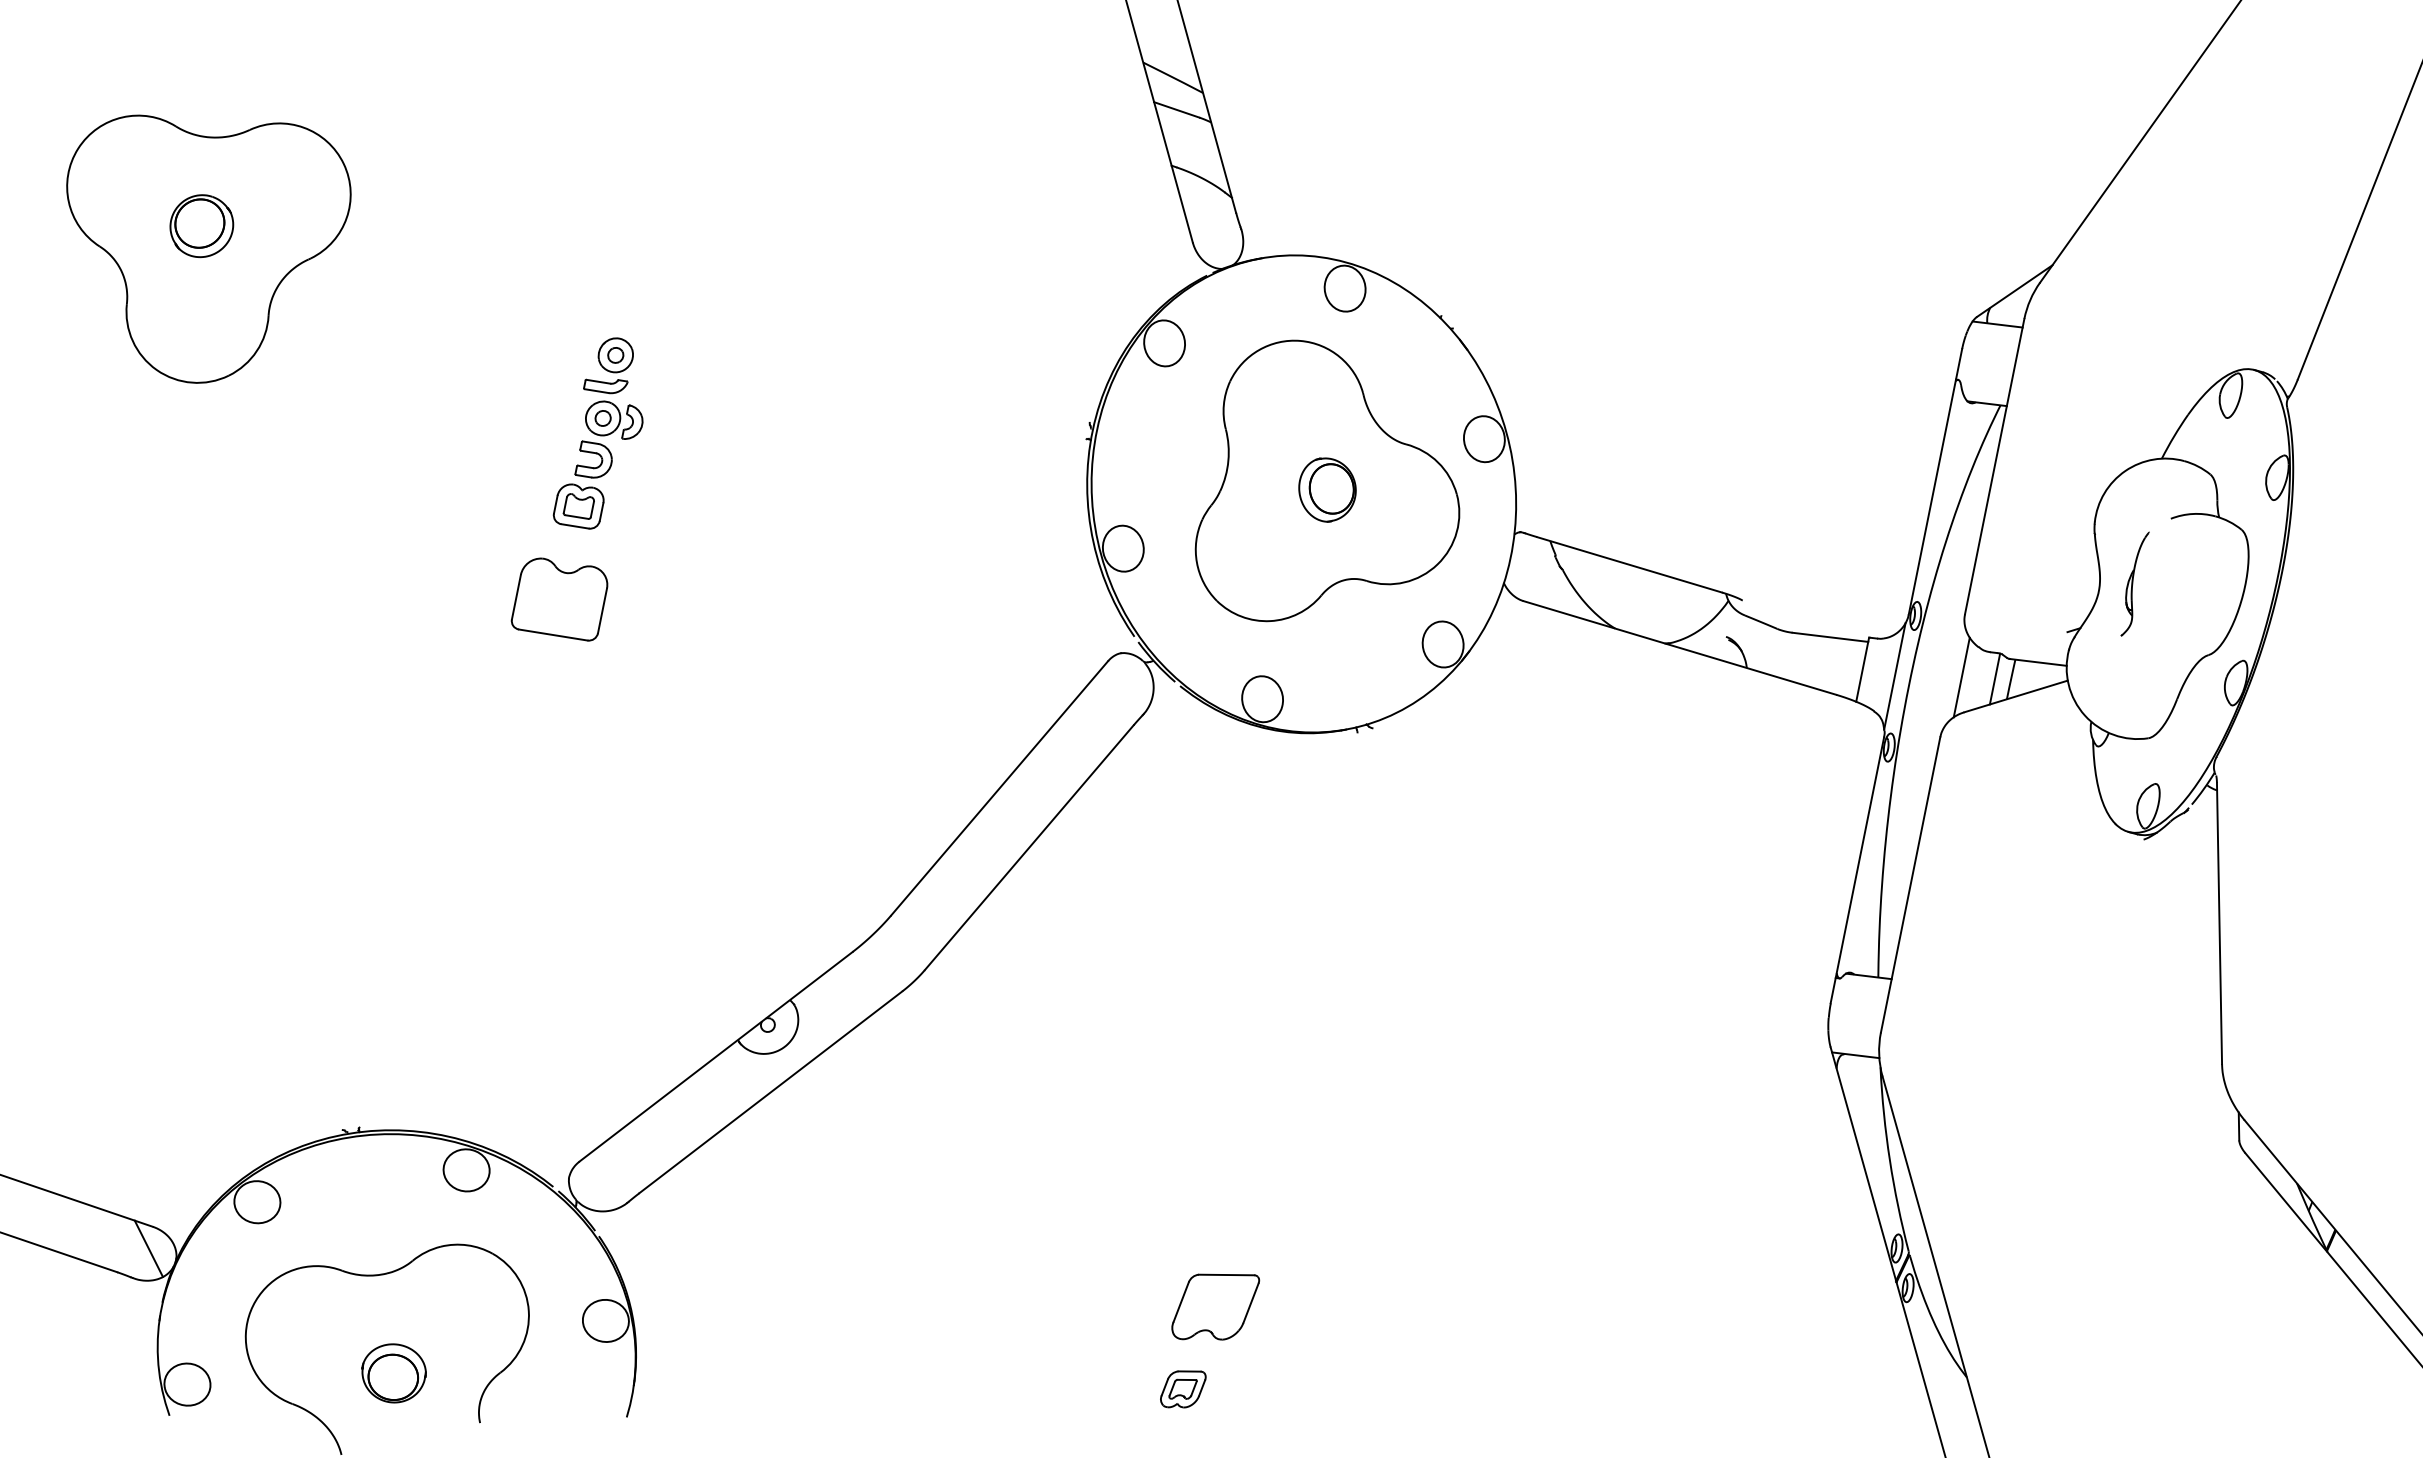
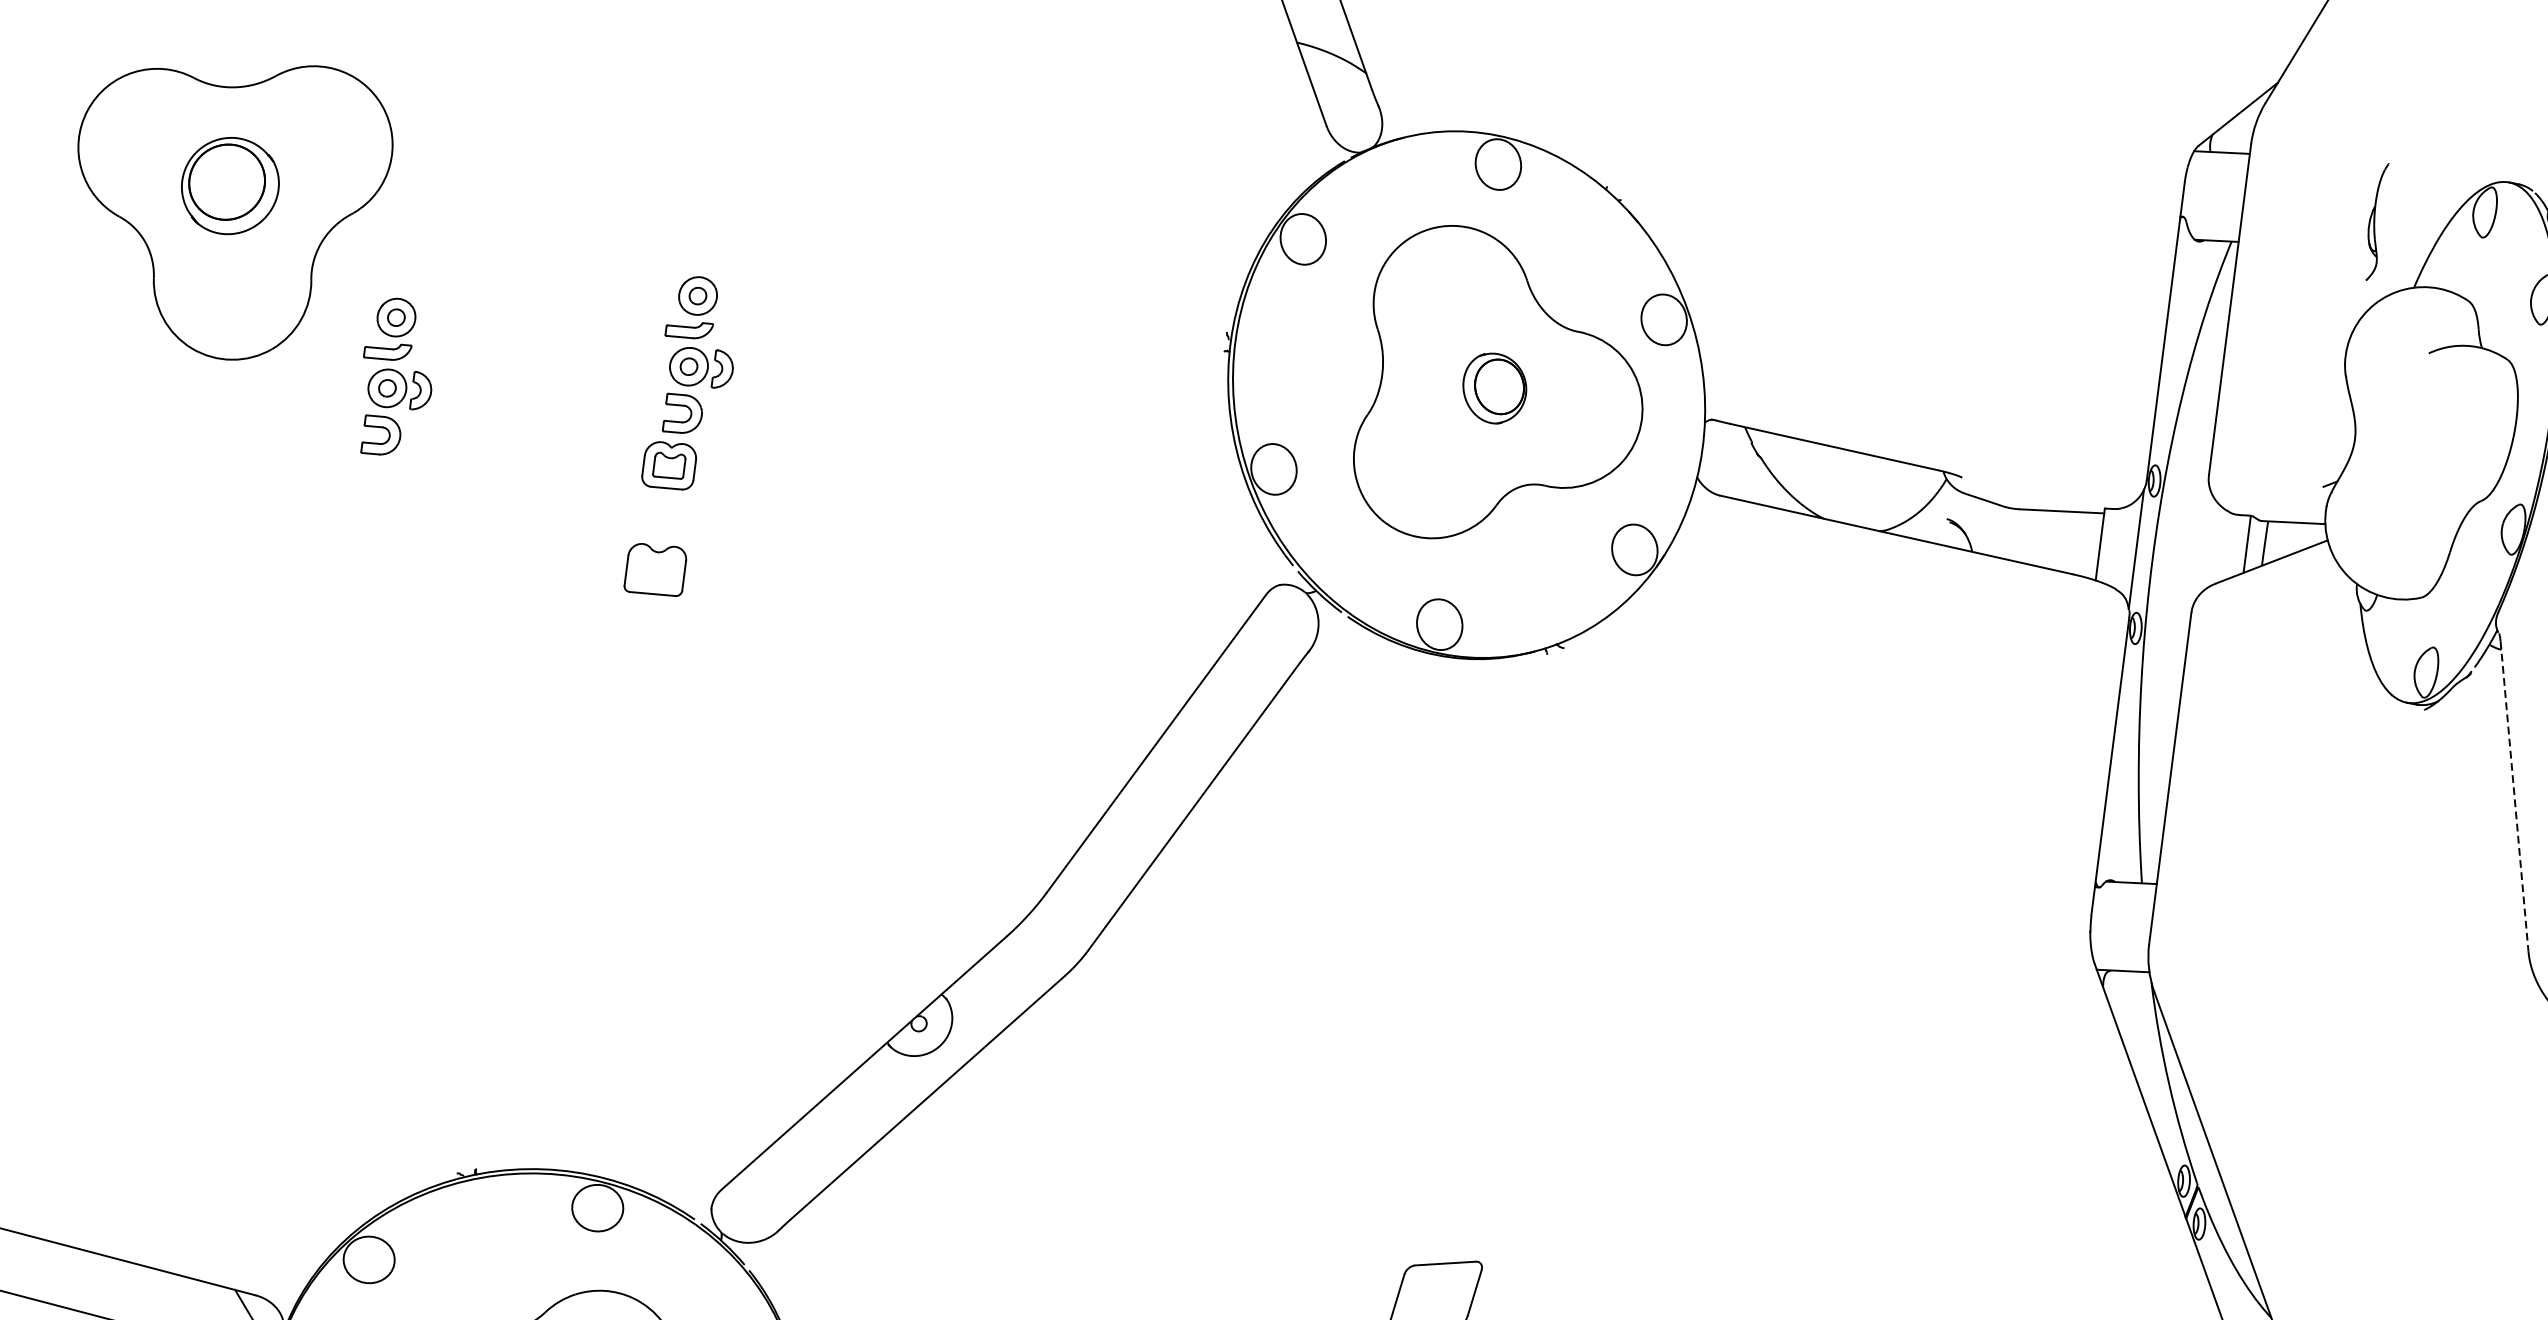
part: (201, 226) -> (230, 186), size x1.4
part: (335, 407) -> (392, 375), added
part: (2134, 583) -> (2376, 221), moved
part: (559, 599) -> (655, 570), size x0.6
line: (1961, 677) -> (2210, 545), removed
line: (2219, 923) -> (2514, 796), solid -> dashed

